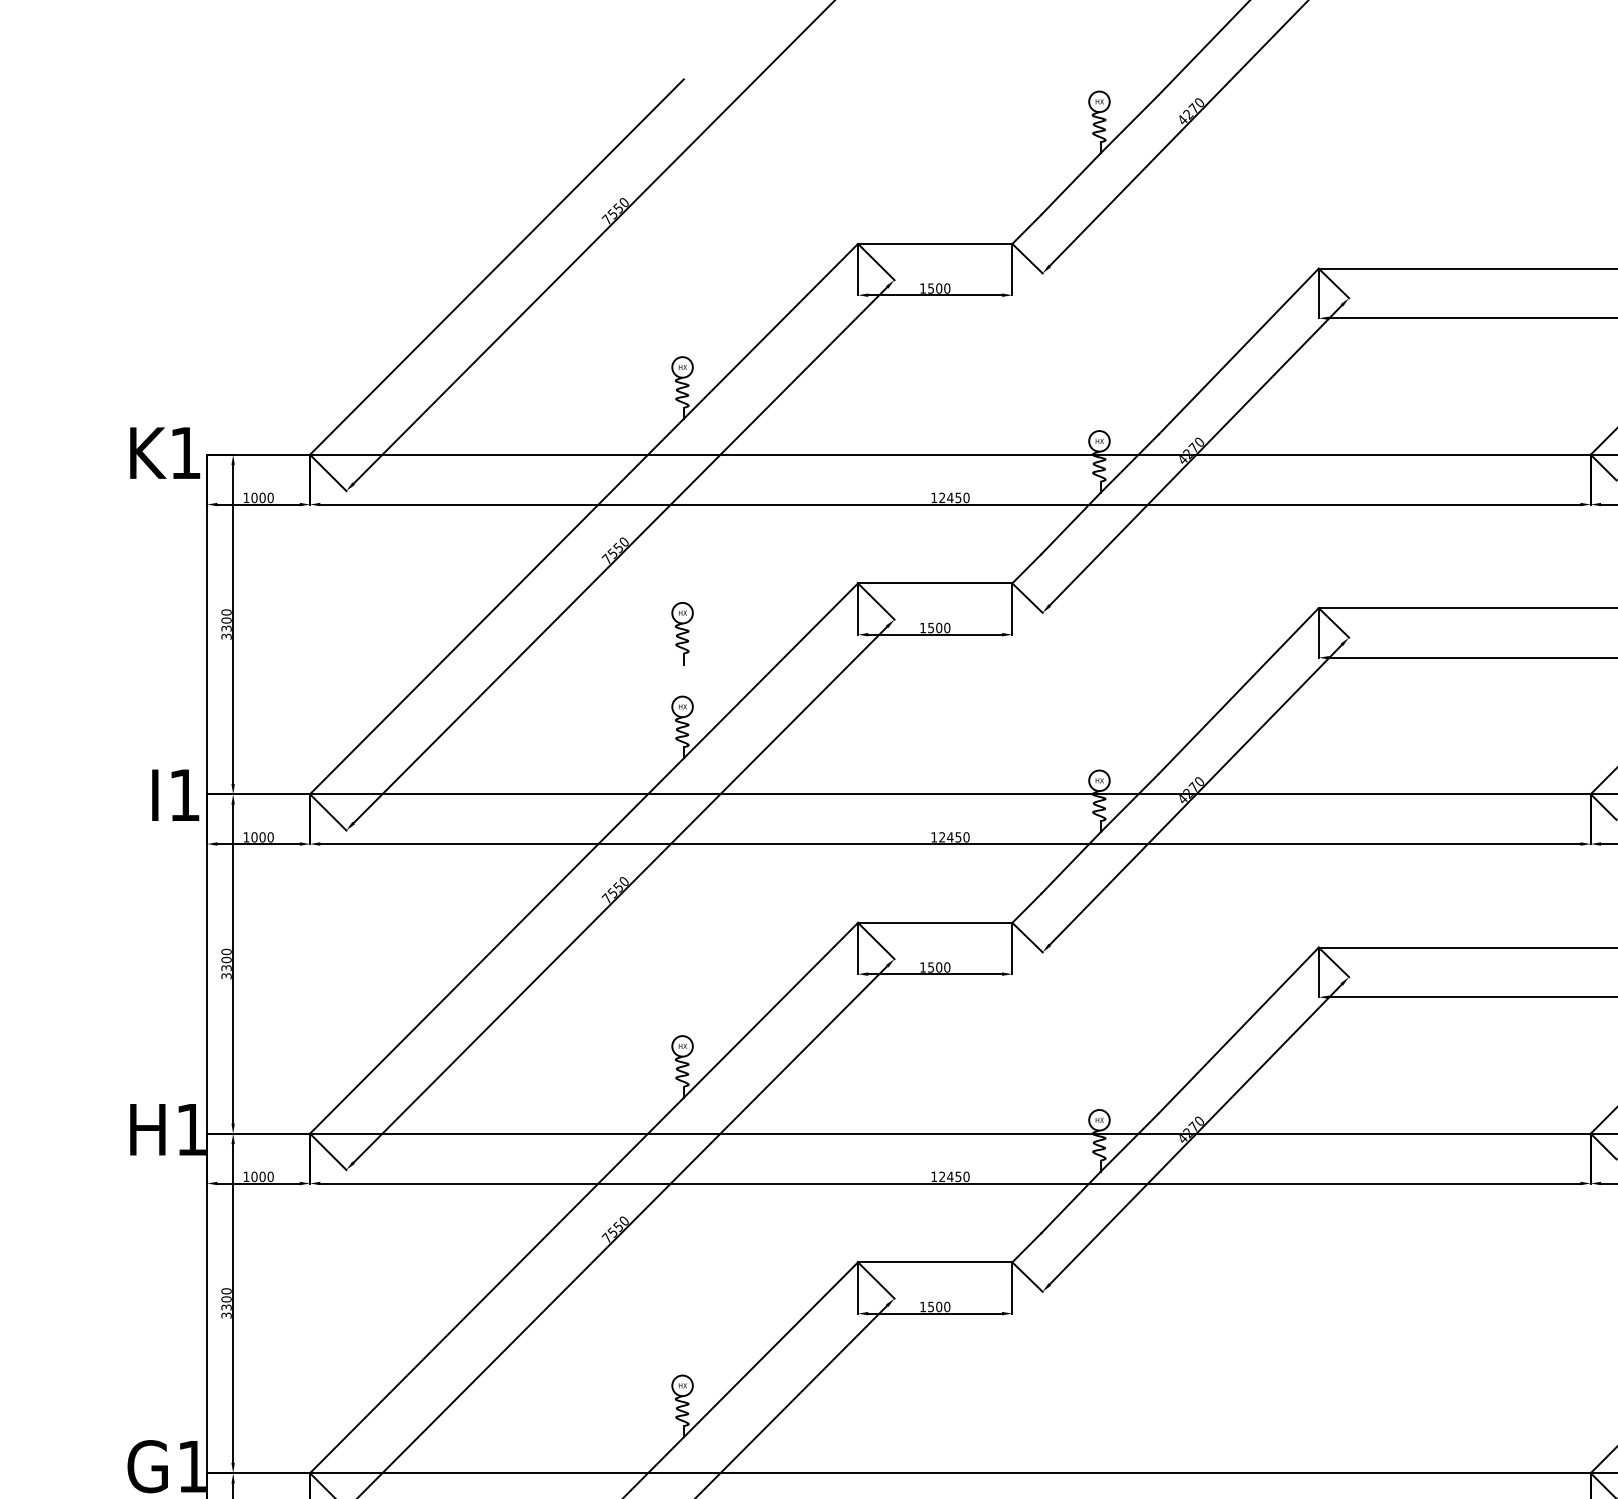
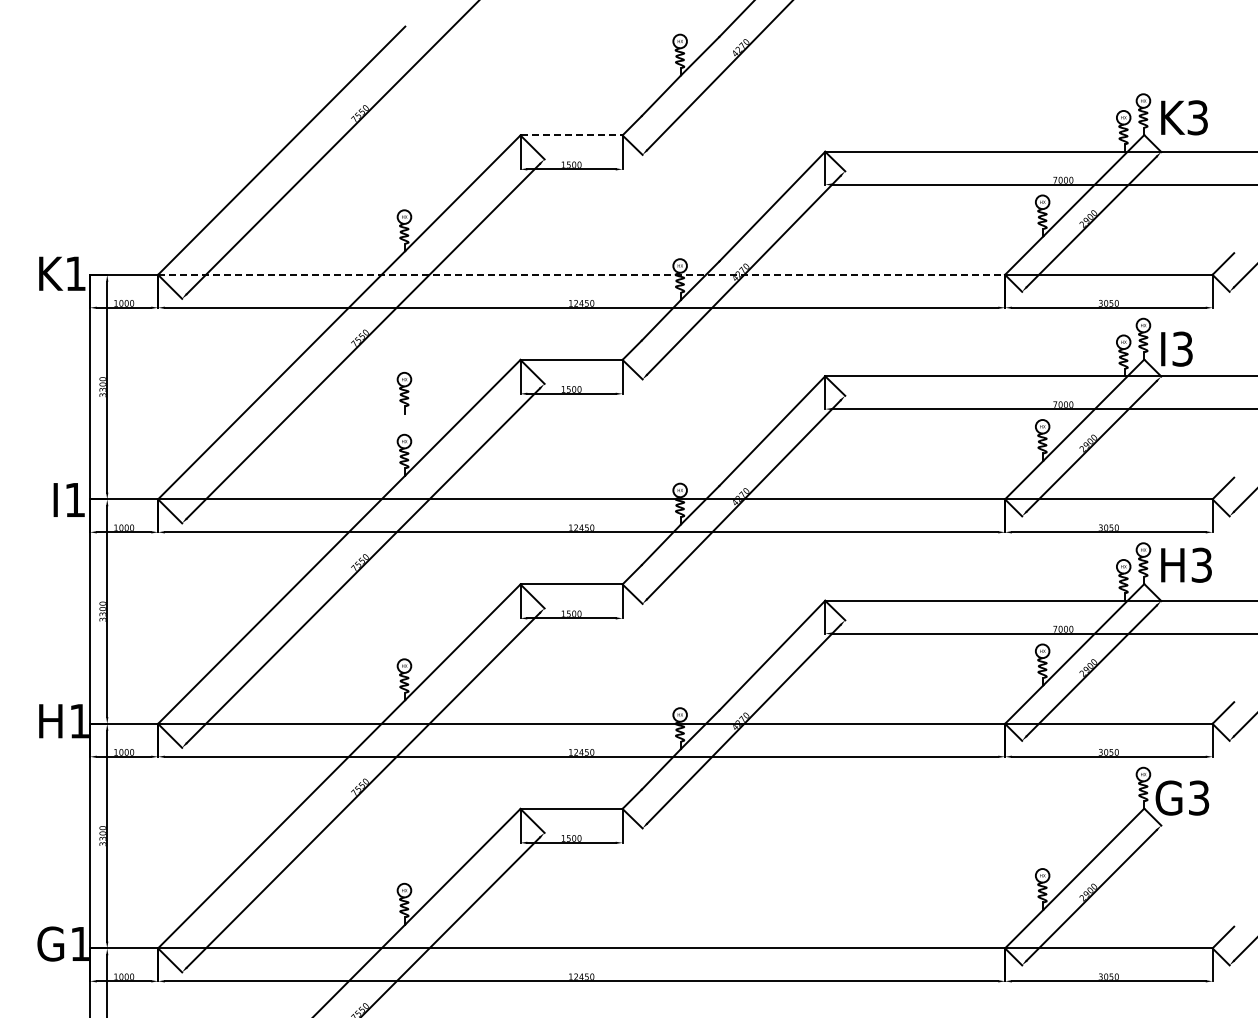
line: (936, 244) -> (572, 135), solid -> dashed
line: (951, 454) -> (582, 274), solid -> dashed

